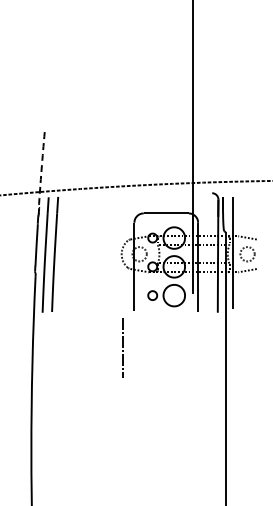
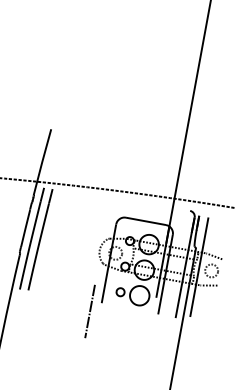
arc: (41, 170) -> (42, 162), dashed -> solid
line: (122, 347) -> (89, 311), moved

